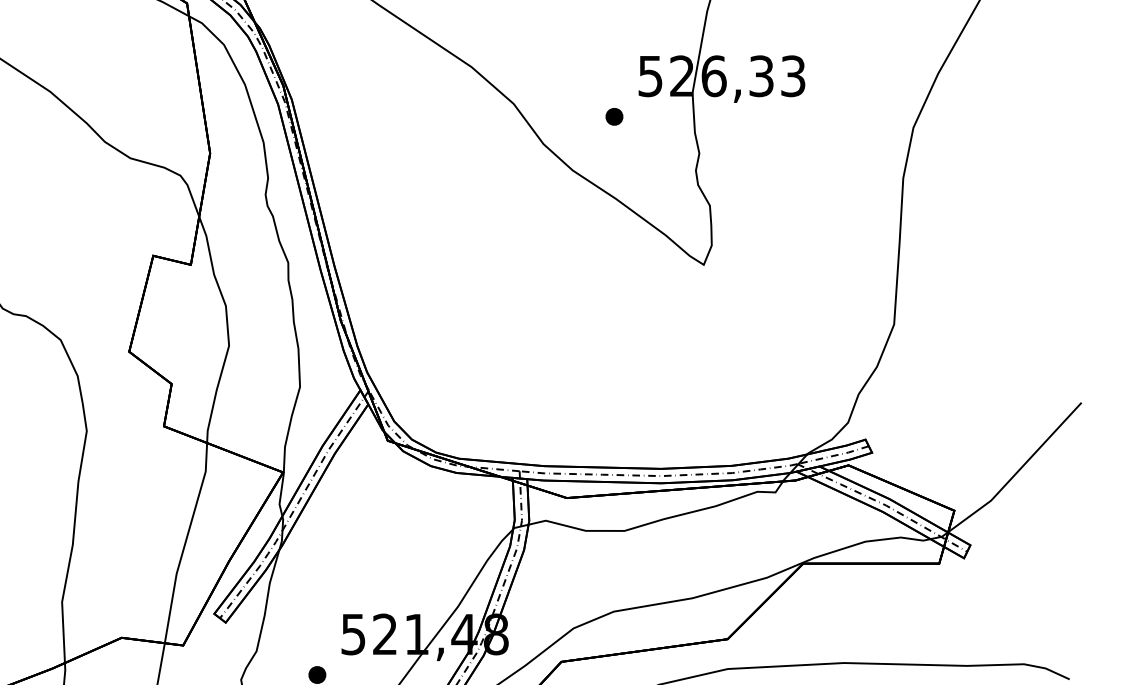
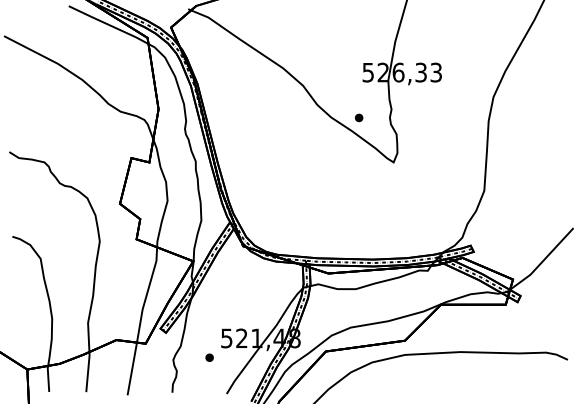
part: (615, 115) -> (359, 117), moved

